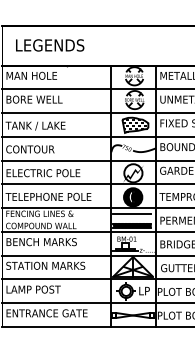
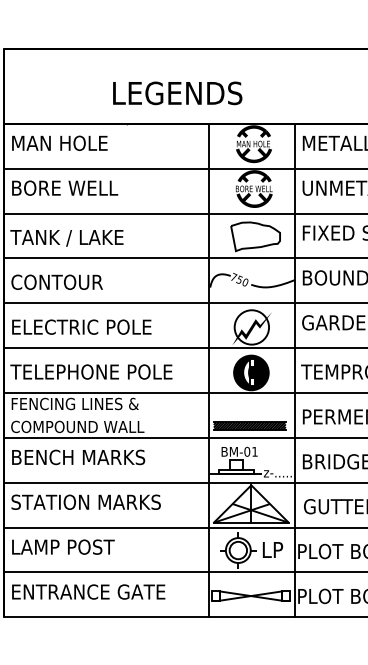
text: (50, 45) -> (178, 93), moved
hatch: (134, 125) -> (253, 237), removed
line: (132, 213) -> (250, 403), removed

